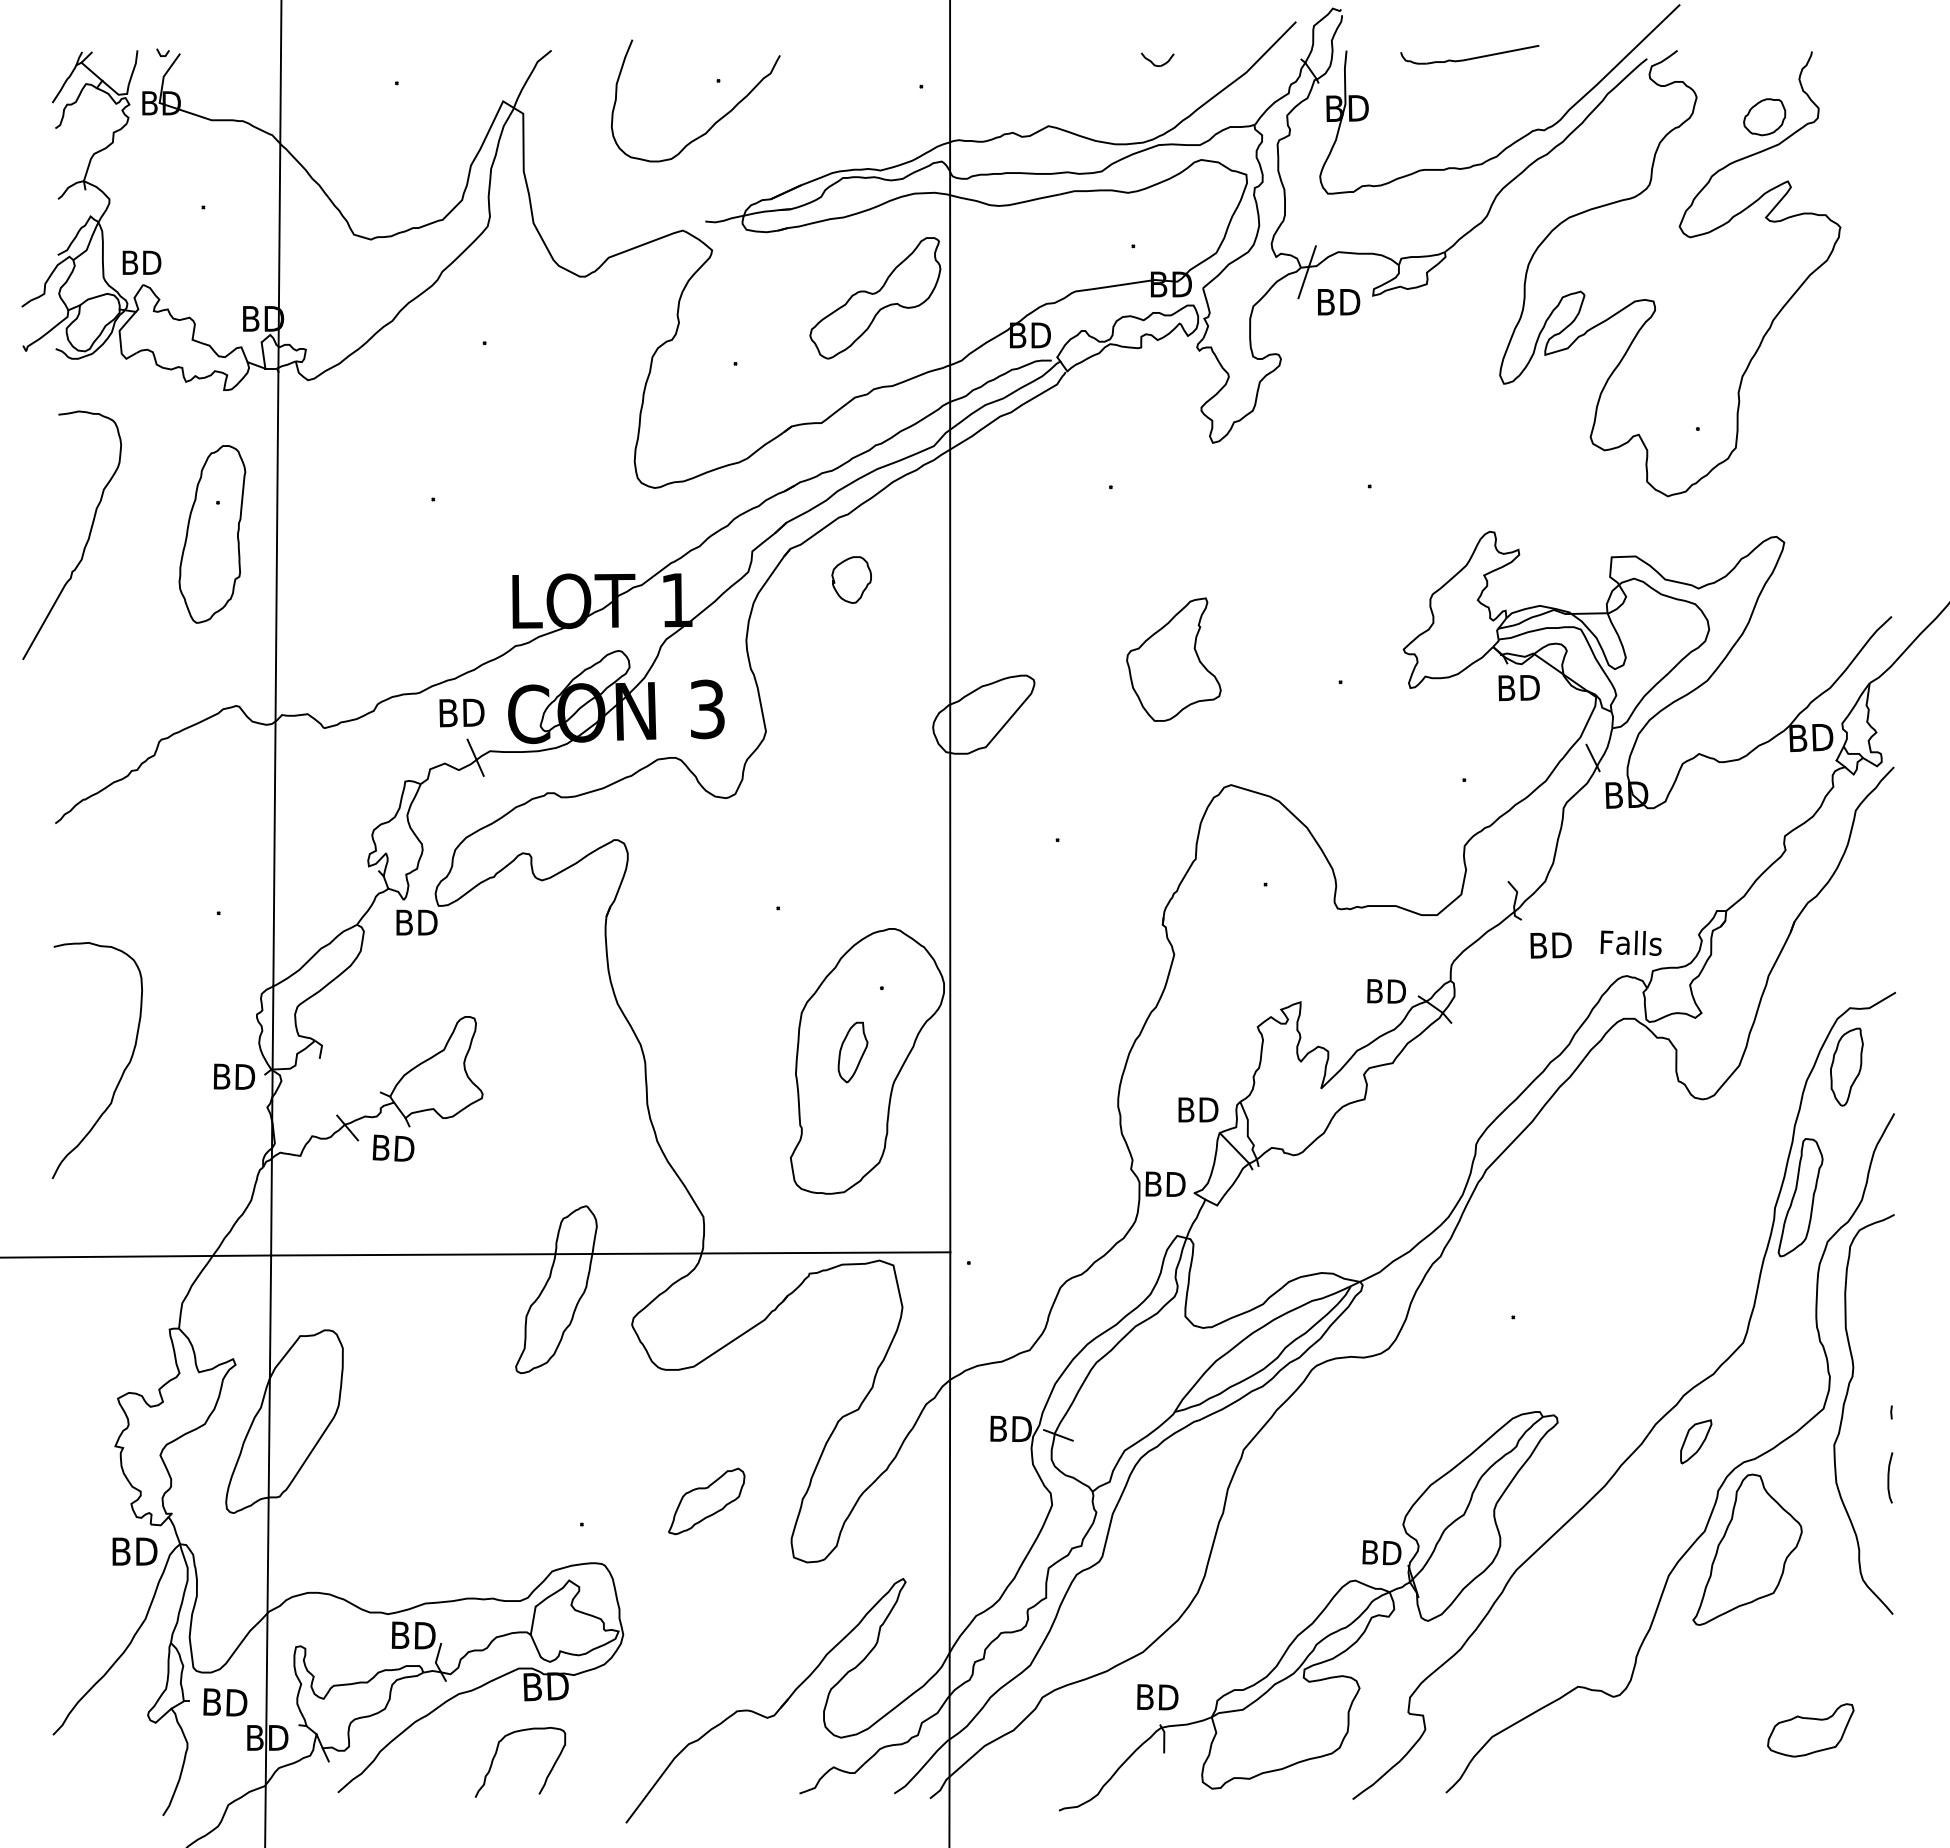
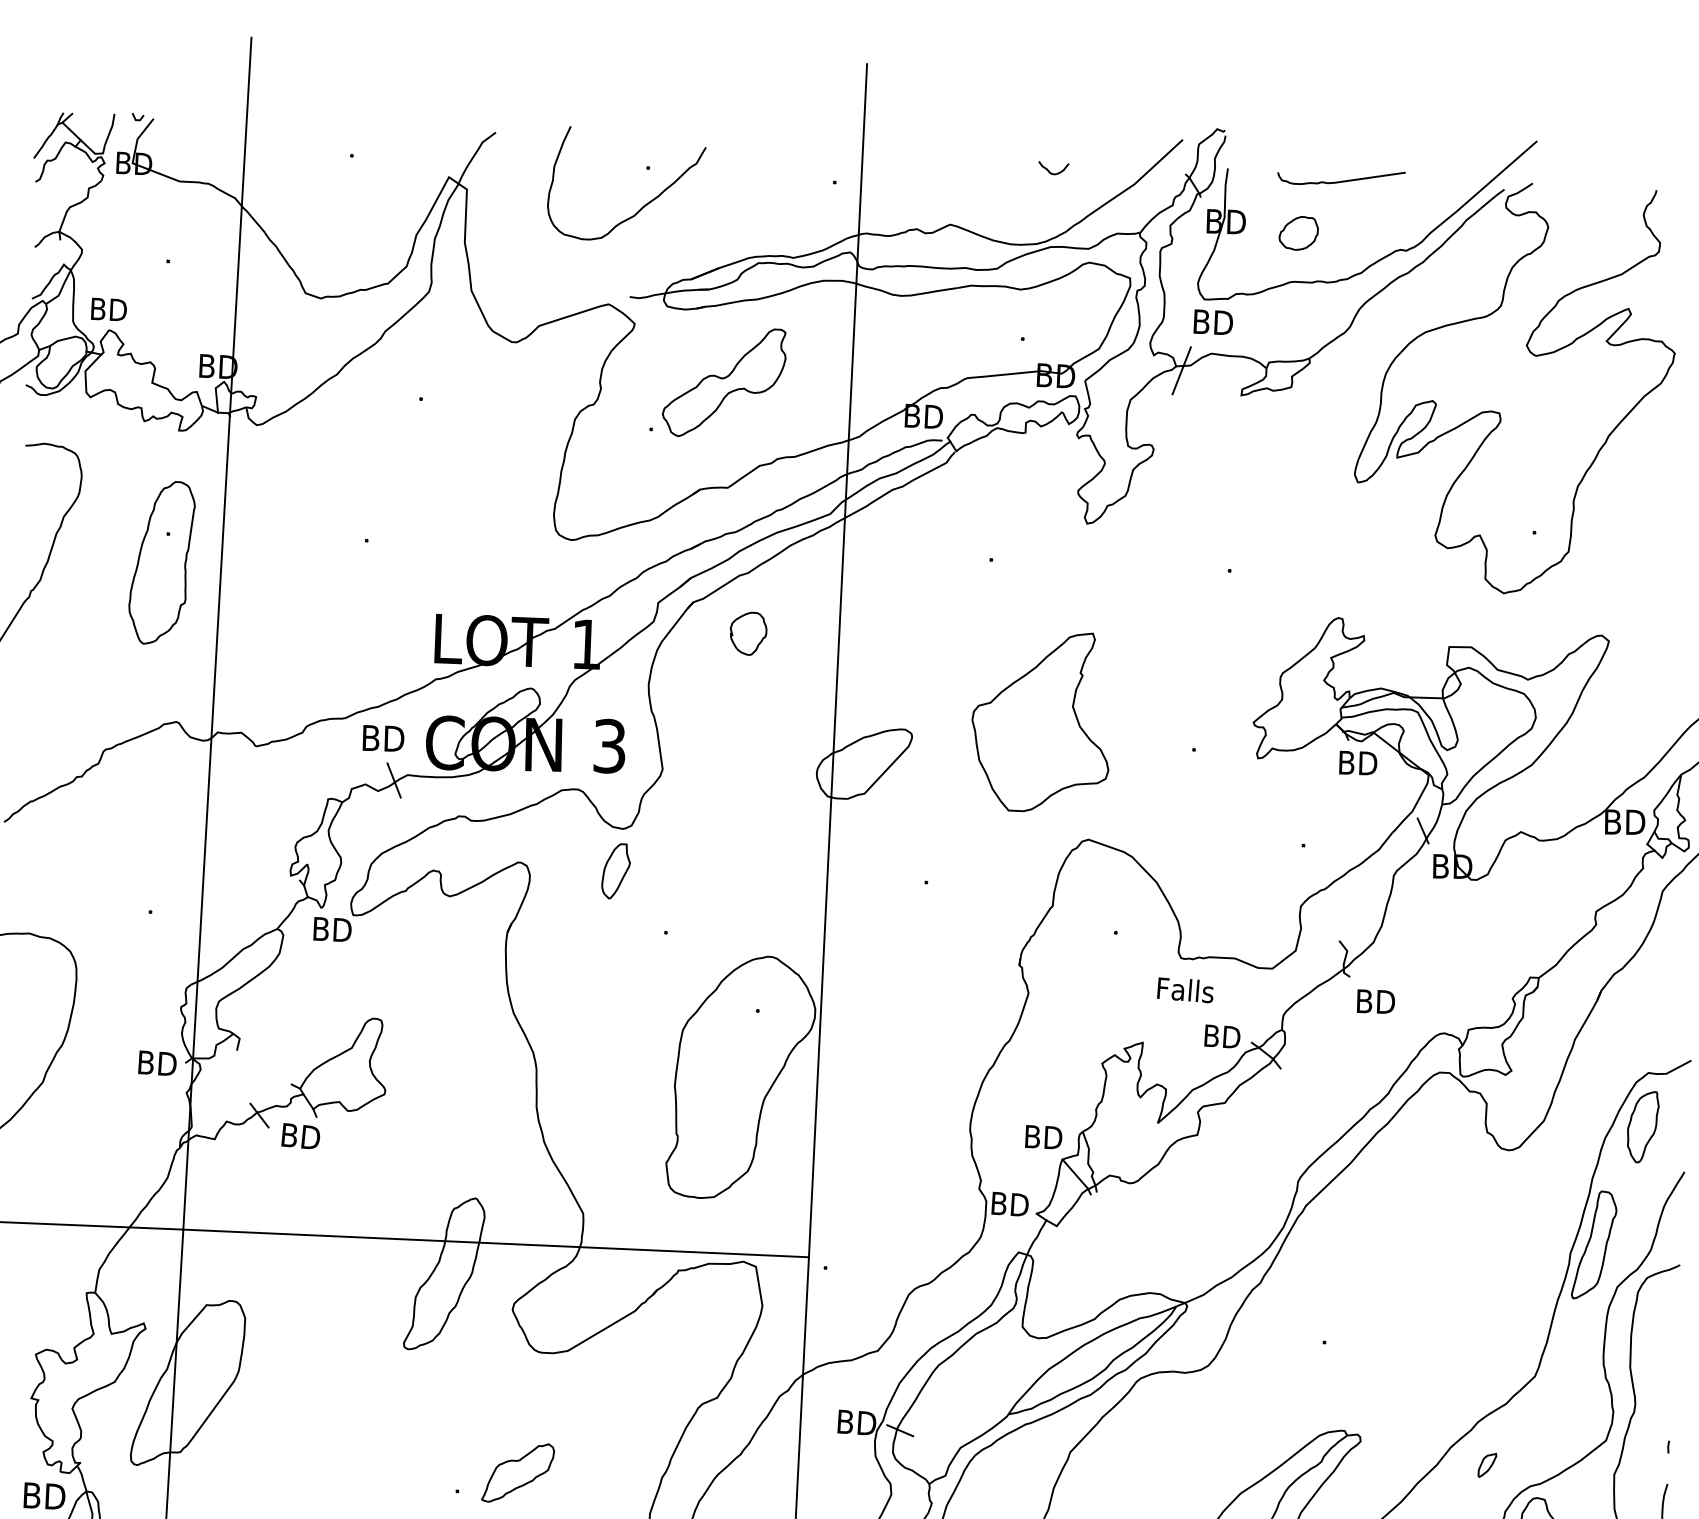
part: (1764, 117) -> (1298, 233), moved
part: (875, 298) -> (724, 382), moved
text: (1339, 302) -> (1213, 322), moved
part: (1173, 659) -> (1041, 721), size x1.6
text: (1630, 942) -> (1184, 989), moved
part: (852, 1052) -> (615, 871), moved
part: (1696, 1441) -> (1487, 1465), size x0.6
part: (706, 1501) -> (517, 1473), moved

